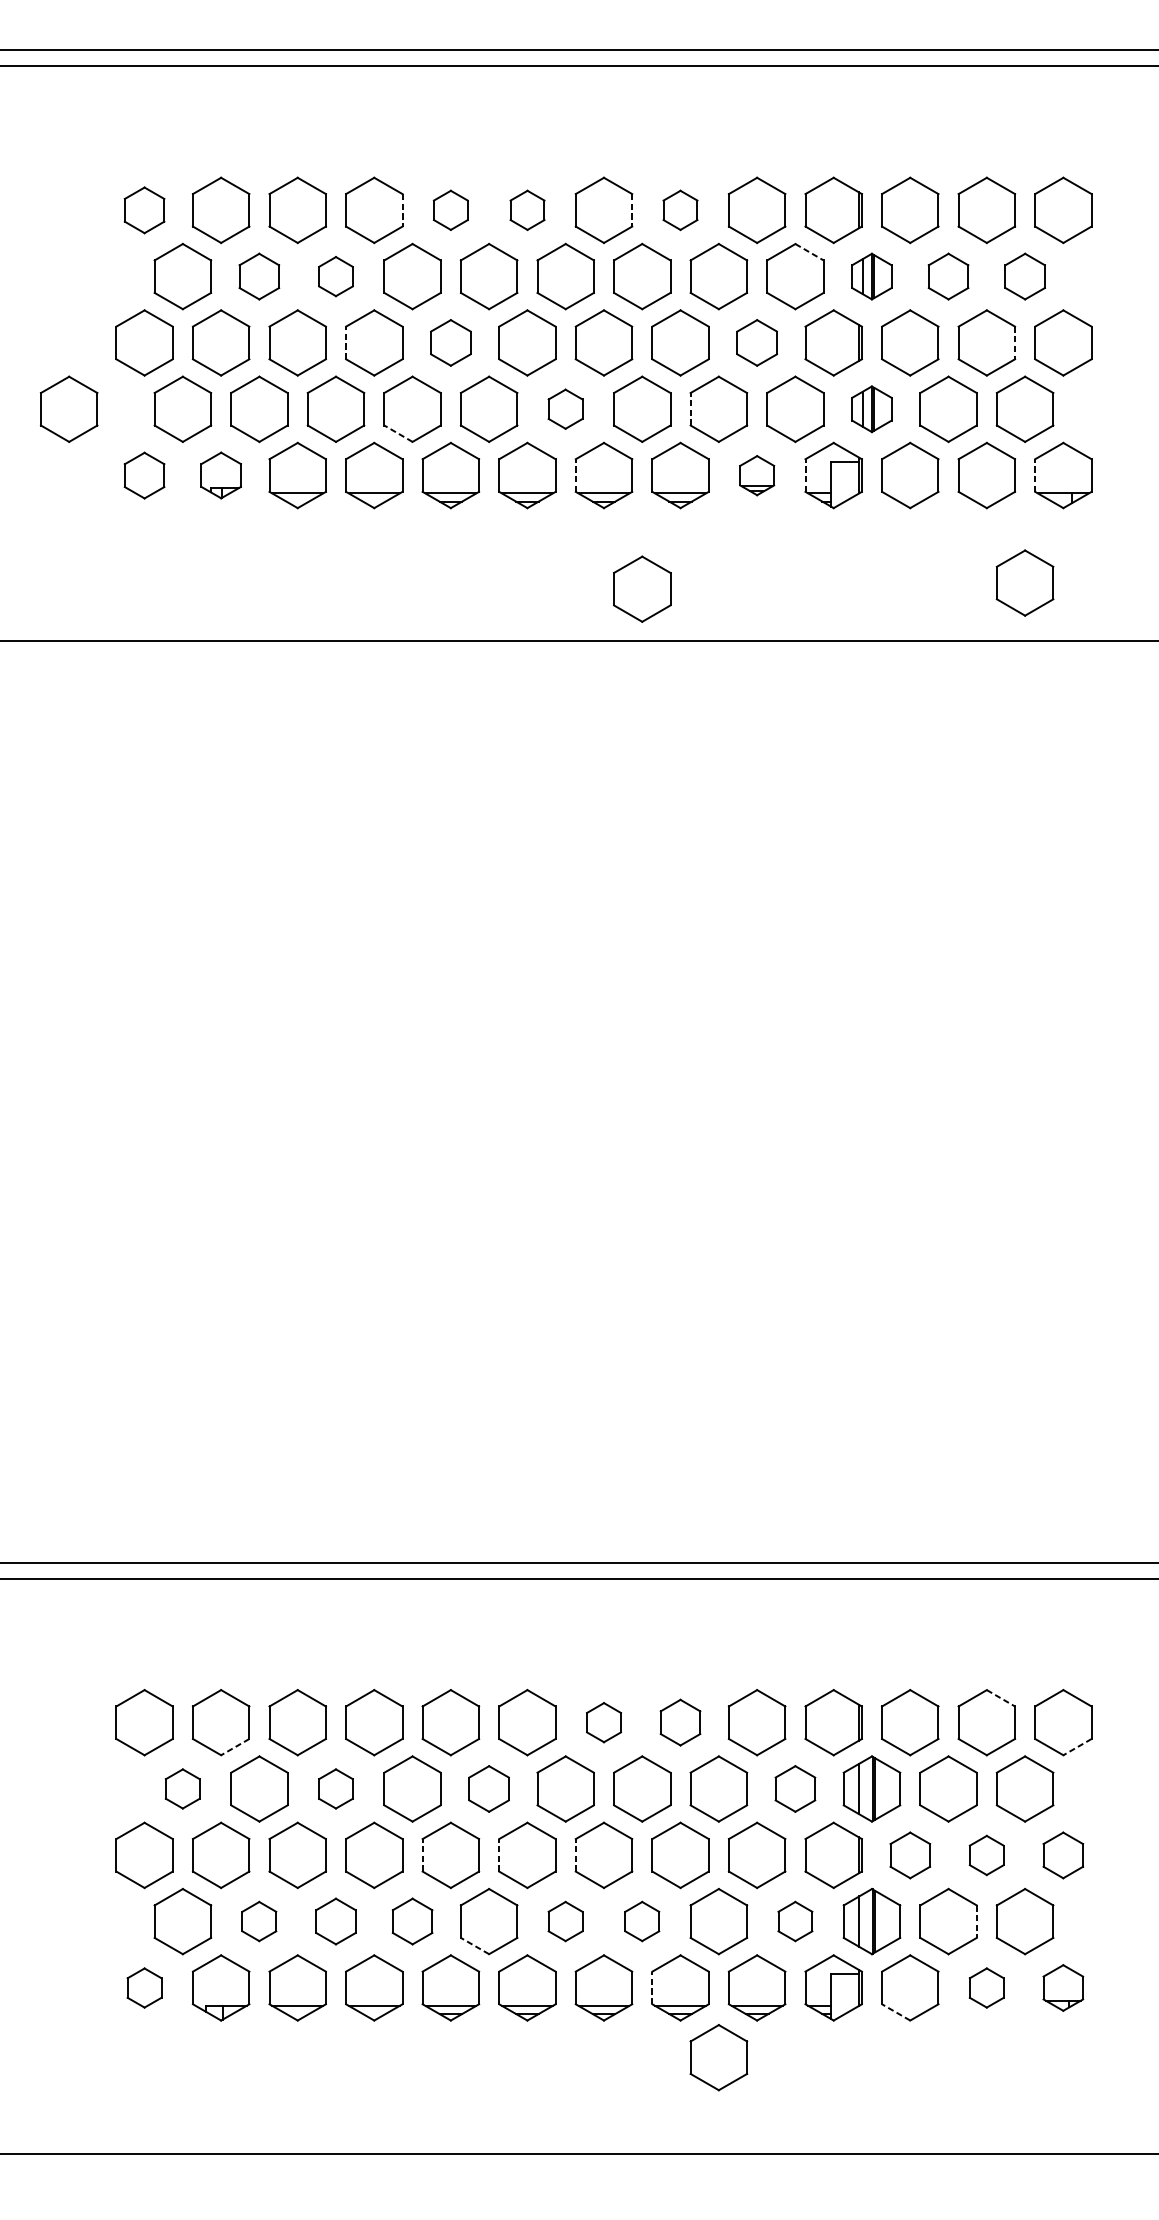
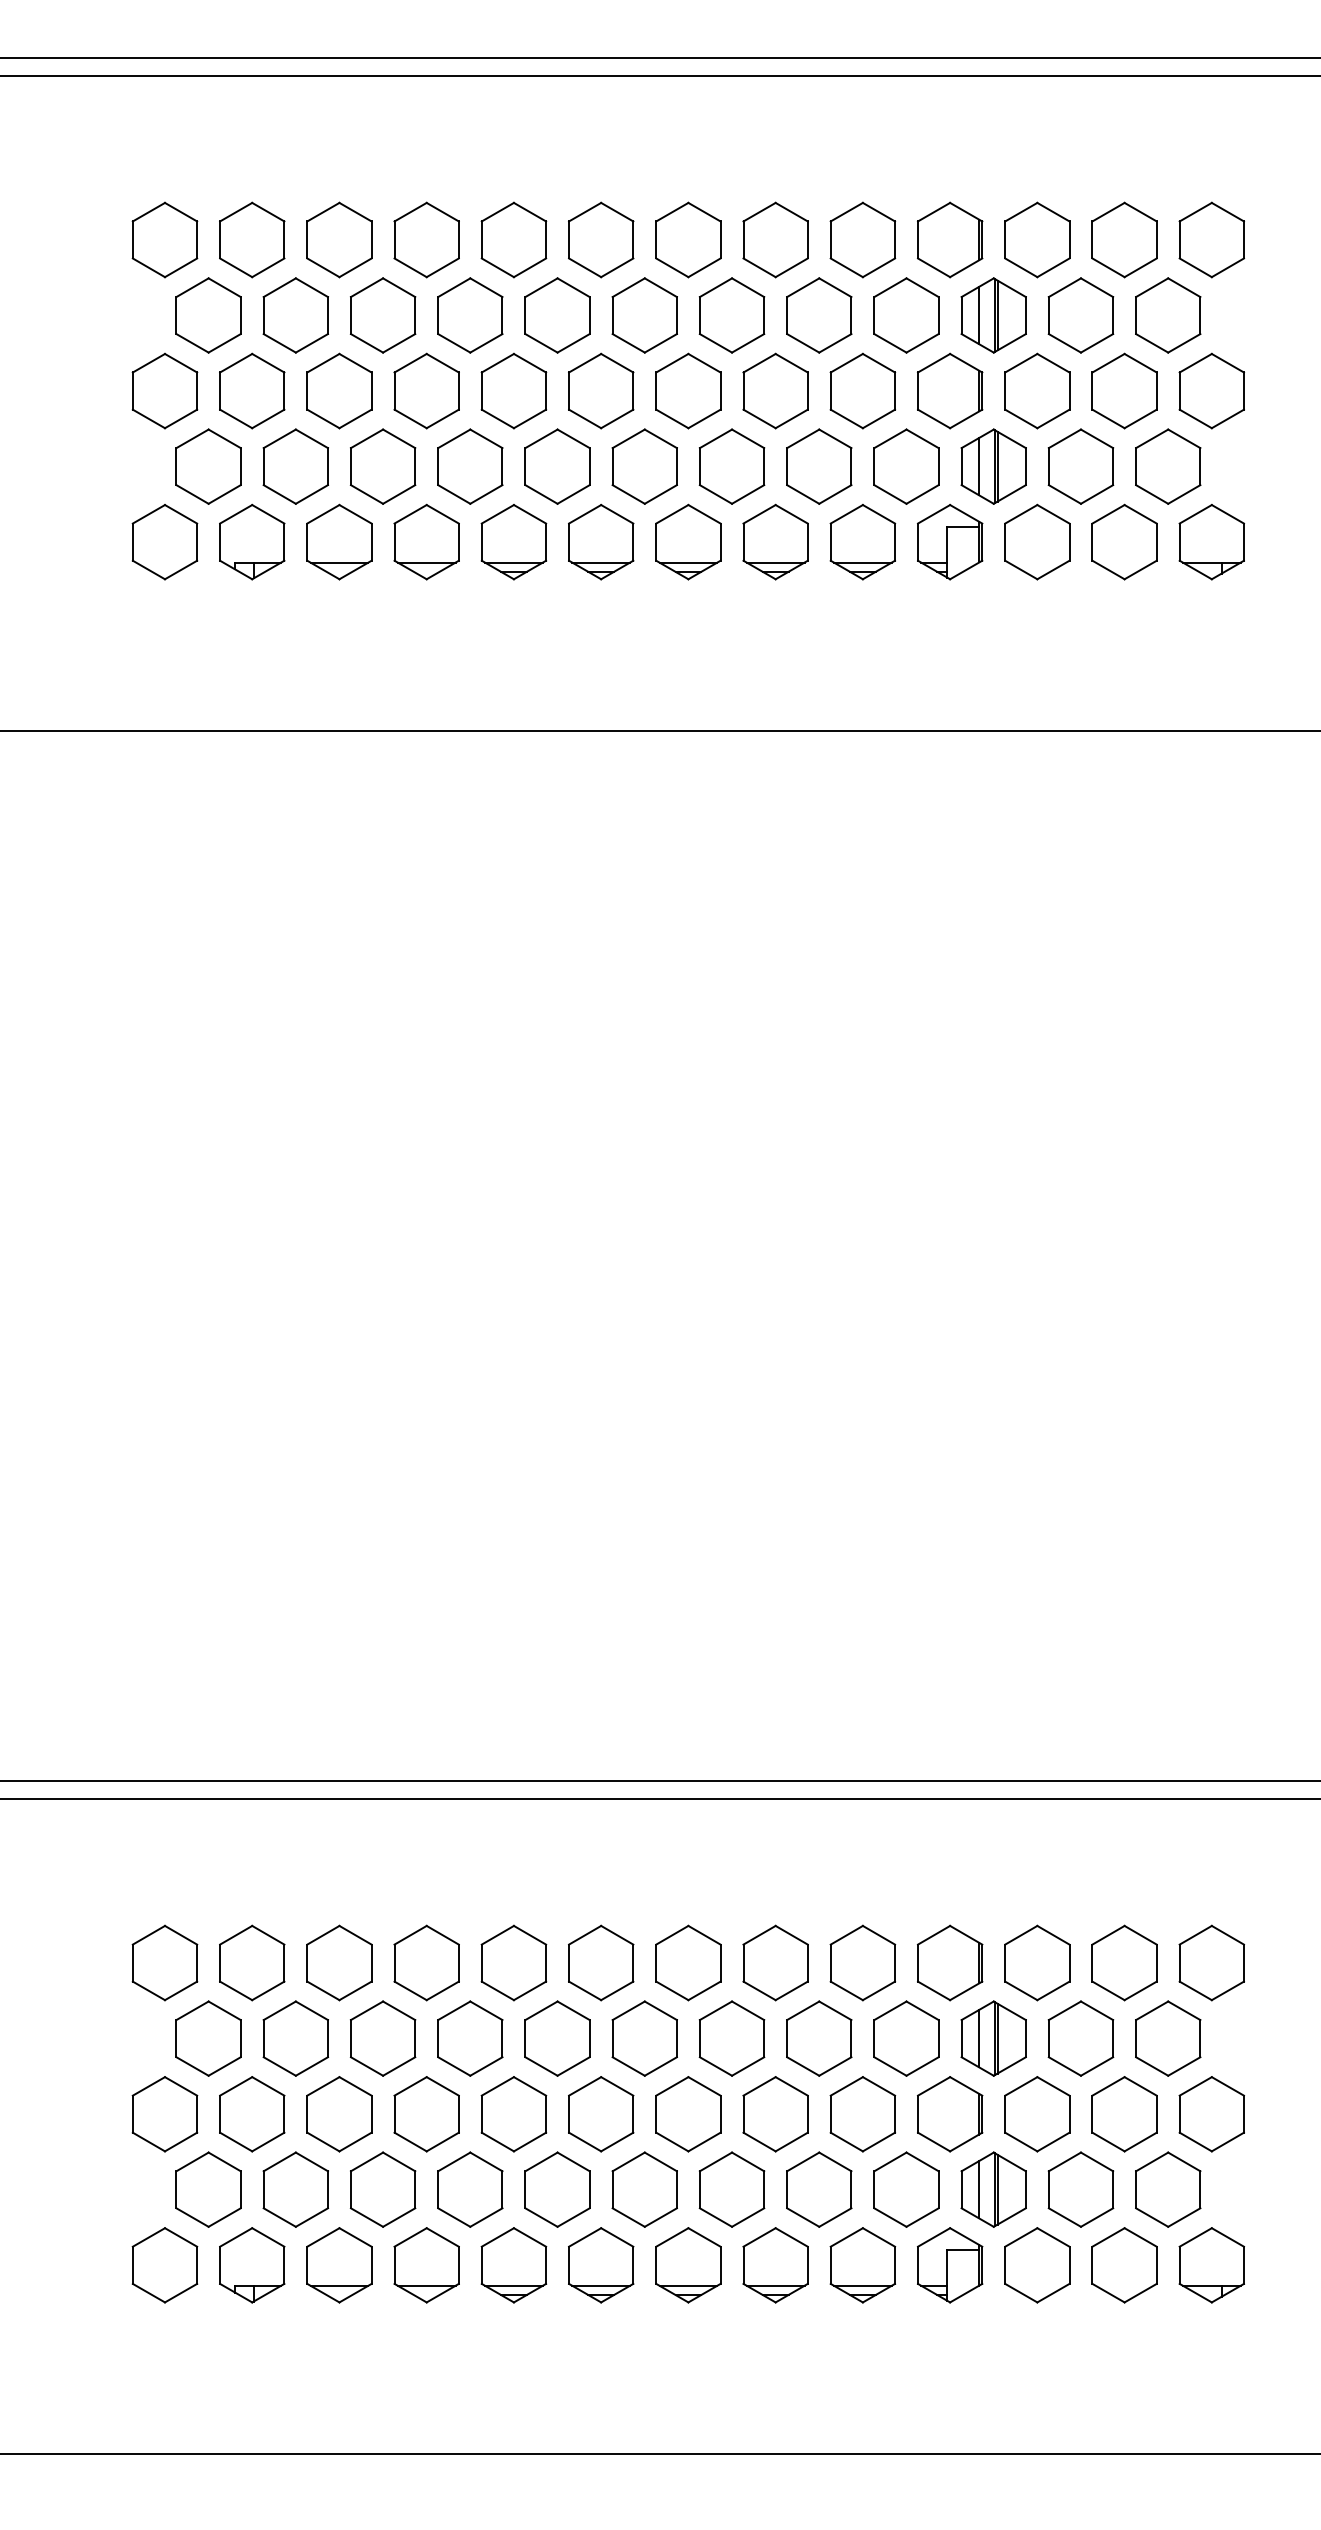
part: (144, 209) -> (164, 239), size x1.43
line: (402, 209) -> (458, 239), dashed -> solid
part: (450, 209) -> (513, 239), size x1.67
part: (527, 209) -> (601, 239), size x1.67
line: (632, 209) -> (720, 239), dashed -> solid
part: (680, 209) -> (775, 239), size x1.67
line: (809, 252) -> (922, 287), dashed -> solid
part: (259, 276) -> (295, 315), size x1.43
part: (335, 276) -> (382, 315), size x1.67
part: (871, 276) -> (993, 315), size x1.43
part: (948, 276) -> (1080, 315), size x1.43
part: (1025, 276) -> (1168, 315), size x1.43
part: (450, 342) -> (513, 390), size x1.43
part: (756, 342) -> (862, 390), size x1.43
line: (346, 343) -> (394, 391), dashed -> solid
line: (1014, 343) -> (1156, 391), dashed -> solid
part: (68, 409) -> (78, 466), removed
part: (565, 409) -> (644, 466), size x1.67
line: (690, 409) -> (787, 466), dashed -> solid
part: (871, 409) -> (993, 466), size x1.43
line: (398, 433) -> (454, 494), dashed -> solid
part: (221, 474) -> (252, 541), size x1.43
part: (144, 475) -> (164, 542), size x1.43
line: (575, 475) -> (656, 542), dashed -> solid
part: (756, 475) -> (862, 542), size x1.67
line: (805, 475) -> (917, 542), dashed -> solid
line: (1035, 475) -> (1179, 542), dashed -> solid
part: (1025, 582) -> (1168, 664), removed
part: (641, 589) -> (731, 671), removed
line: (1000, 1698) -> (1140, 1935), dashed -> solid
part: (604, 1722) -> (688, 1962), size x1.67
part: (680, 1722) -> (775, 1962), size x1.43
line: (235, 1746) -> (268, 1990), dashed -> solid
line: (1077, 1746) -> (1227, 1990), dashed -> solid
part: (182, 1788) -> (208, 2038), size x1.67
part: (335, 1788) -> (382, 2038), size x1.67
part: (489, 1788) -> (557, 2038), size x1.43
part: (795, 1788) -> (906, 2038), size x1.43
line: (422, 1855) -> (481, 2114), dashed -> solid
line: (499, 1855) -> (569, 2114), dashed -> solid
line: (575, 1855) -> (656, 2114), dashed -> solid
part: (910, 1855) -> (1037, 2114), size x1.43
part: (986, 1855) -> (1124, 2114), size x1.67
part: (1063, 1855) -> (1211, 2114), size x1.43
part: (259, 1921) -> (295, 2189), size x1.67
part: (335, 1921) -> (382, 2189), size x1.43
part: (412, 1921) -> (470, 2189), size x1.43
part: (565, 1921) -> (644, 2189), size x1.67
part: (641, 1921) -> (731, 2189), size x1.67
part: (795, 1921) -> (906, 2189), size x1.67
line: (977, 1921) -> (1113, 2189), dashed -> solid
line: (475, 1946) -> (541, 2217), dashed -> solid
part: (144, 1988) -> (164, 2265), size x1.67
line: (652, 1988) -> (743, 2265), dashed -> solid
part: (986, 1988) -> (1124, 2265), size x1.67
part: (1063, 1988) -> (1211, 2265), size x1.43
line: (896, 2012) -> (1021, 2293), dashed -> solid
part: (719, 2057) -> (819, 2344), removed

